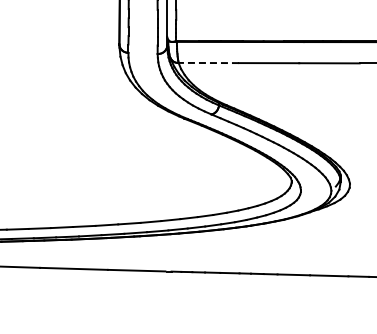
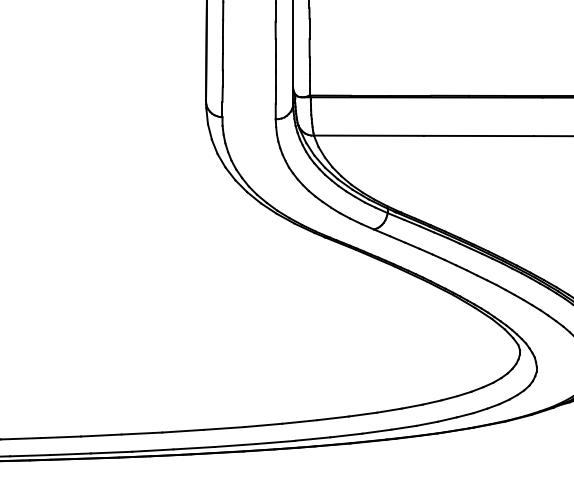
line: (208, 63) -> (368, 136), dashed -> solid

